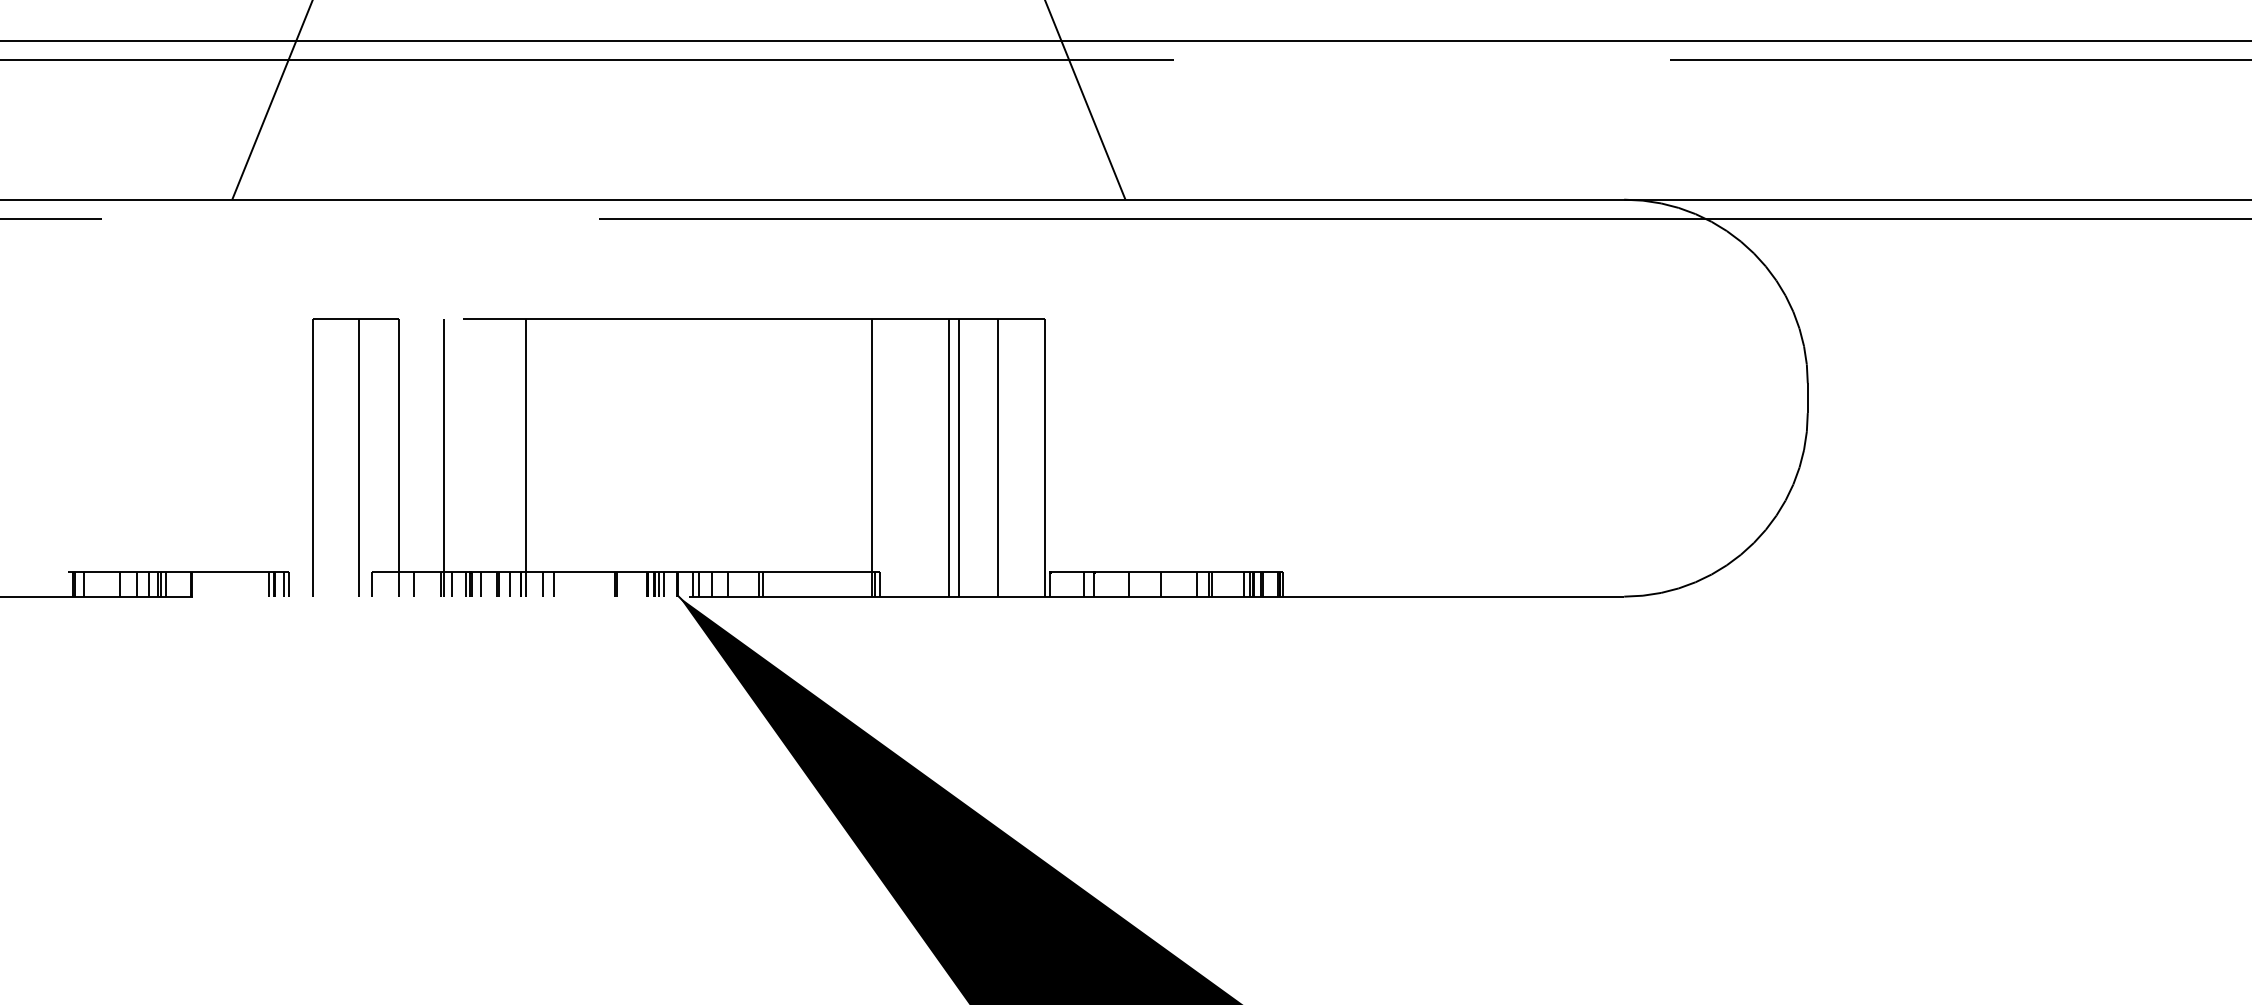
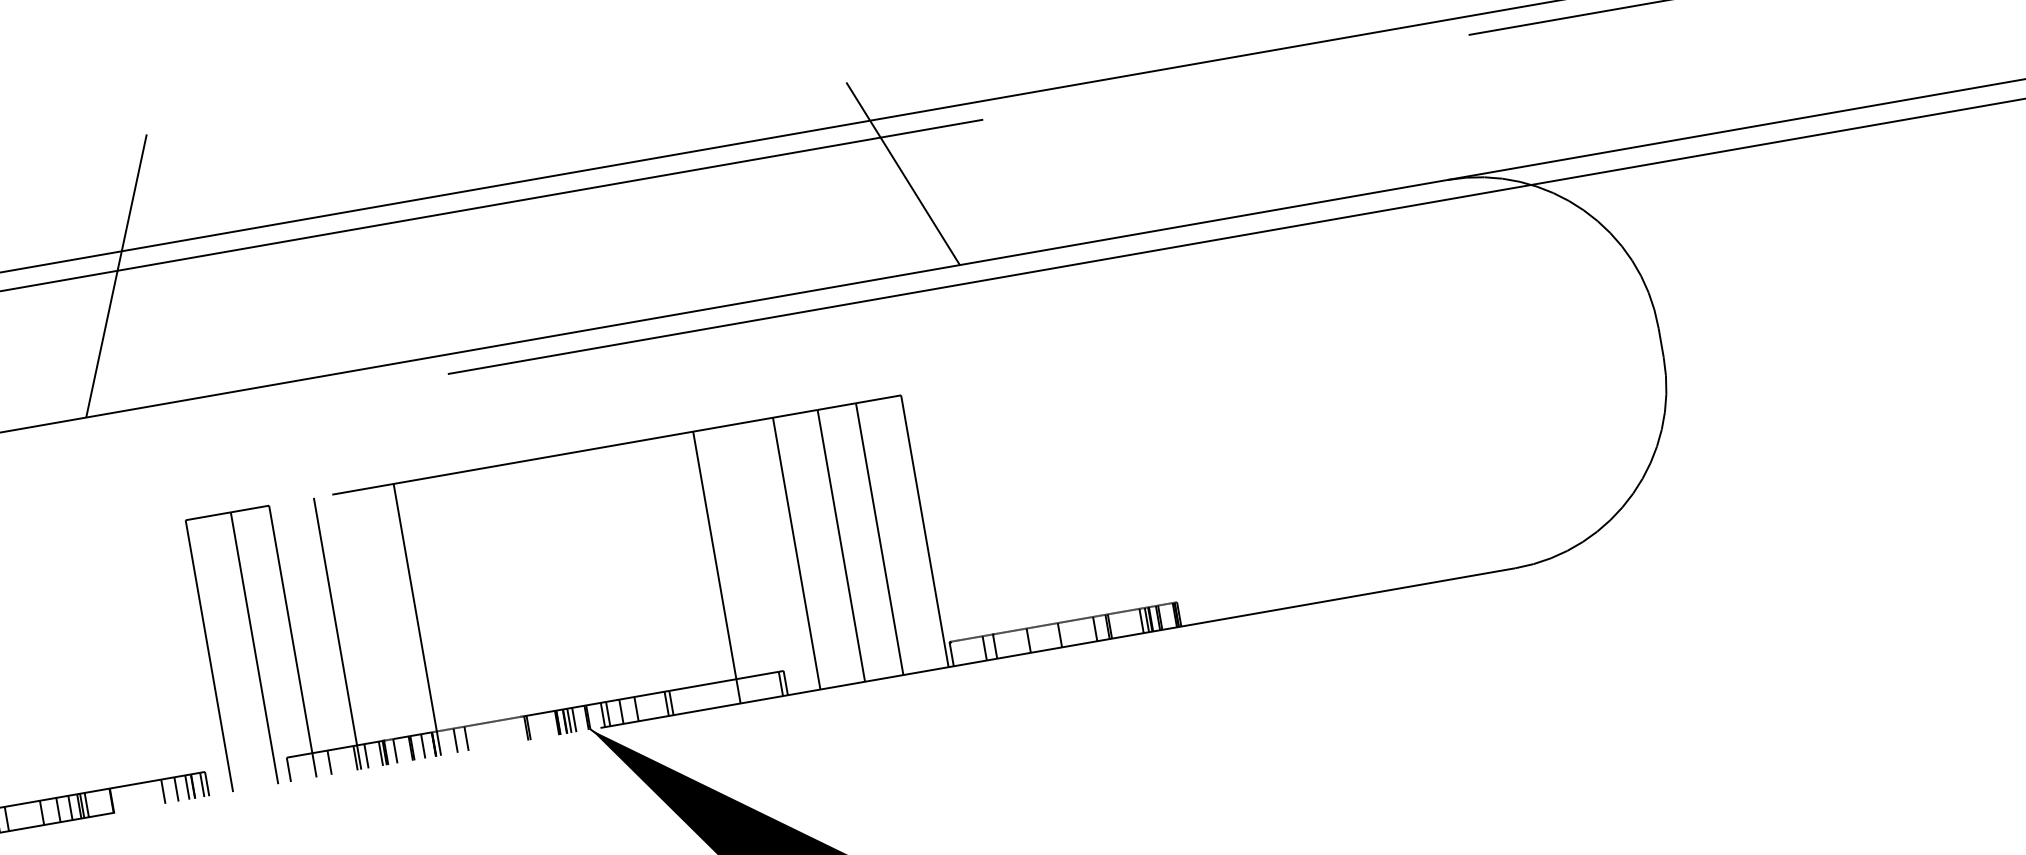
line: (872, 457) -> (717, 567), moved
line: (948, 457) -> (796, 553), moved
line: (243, 583) -> (162, 791), added
line: (257, 583) -> (176, 788), added

